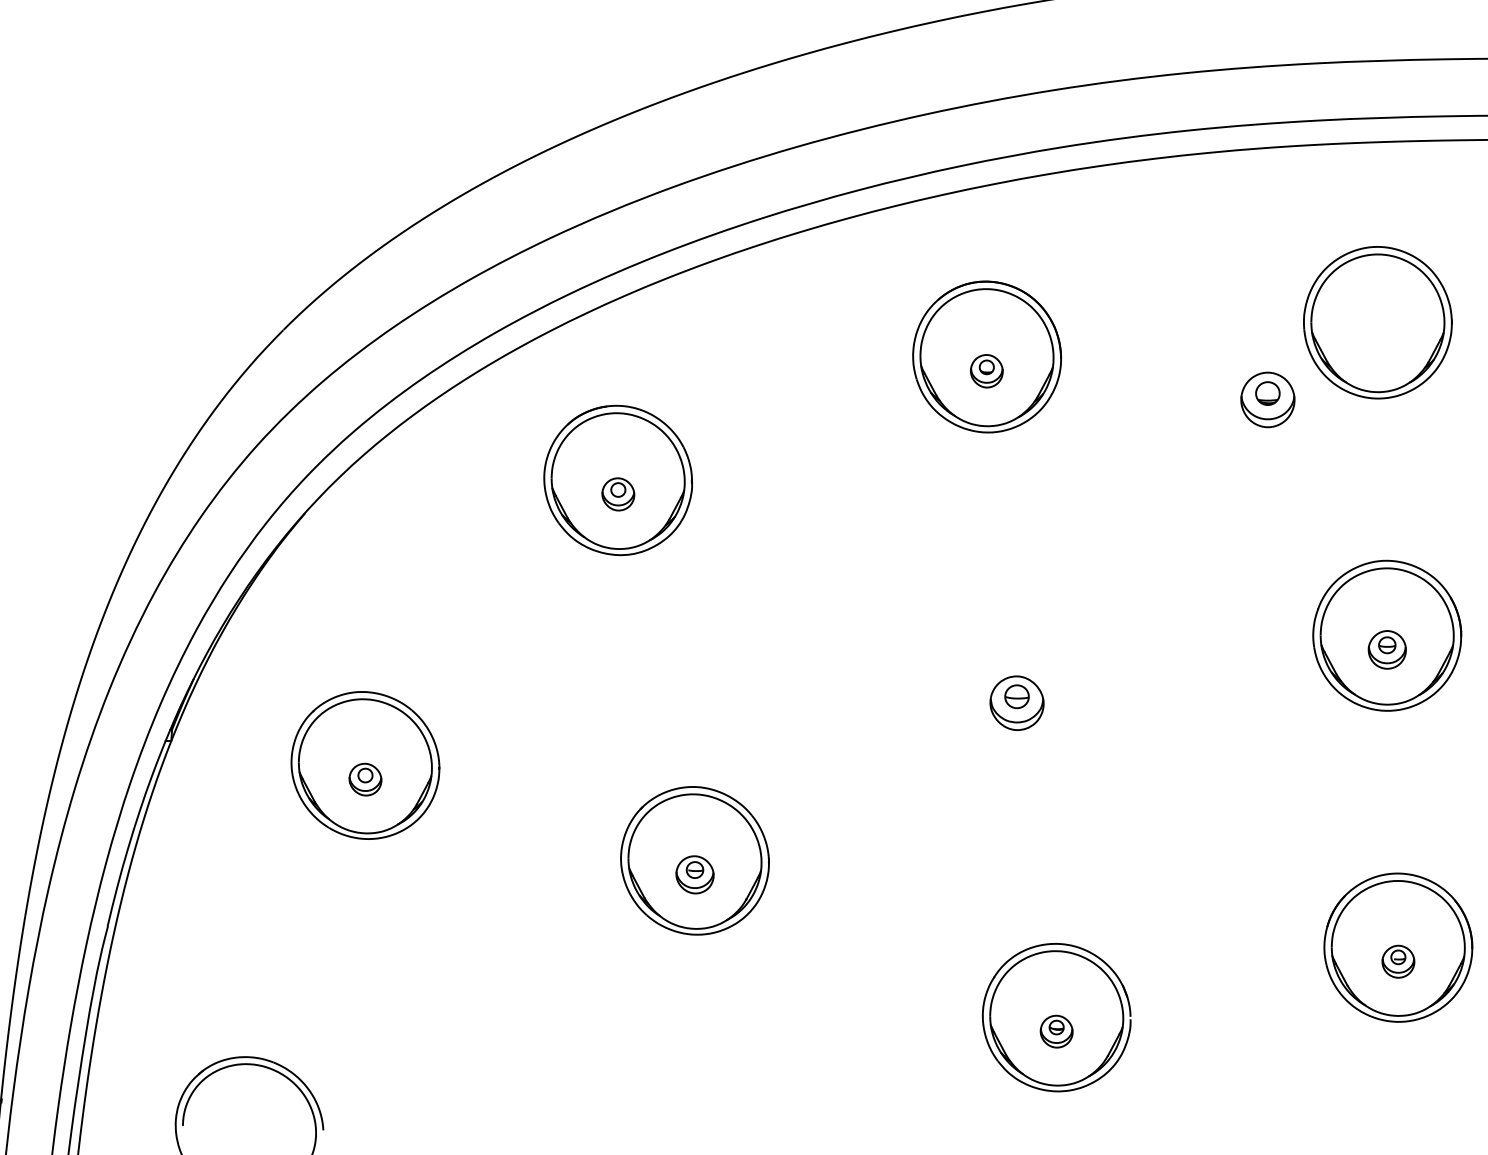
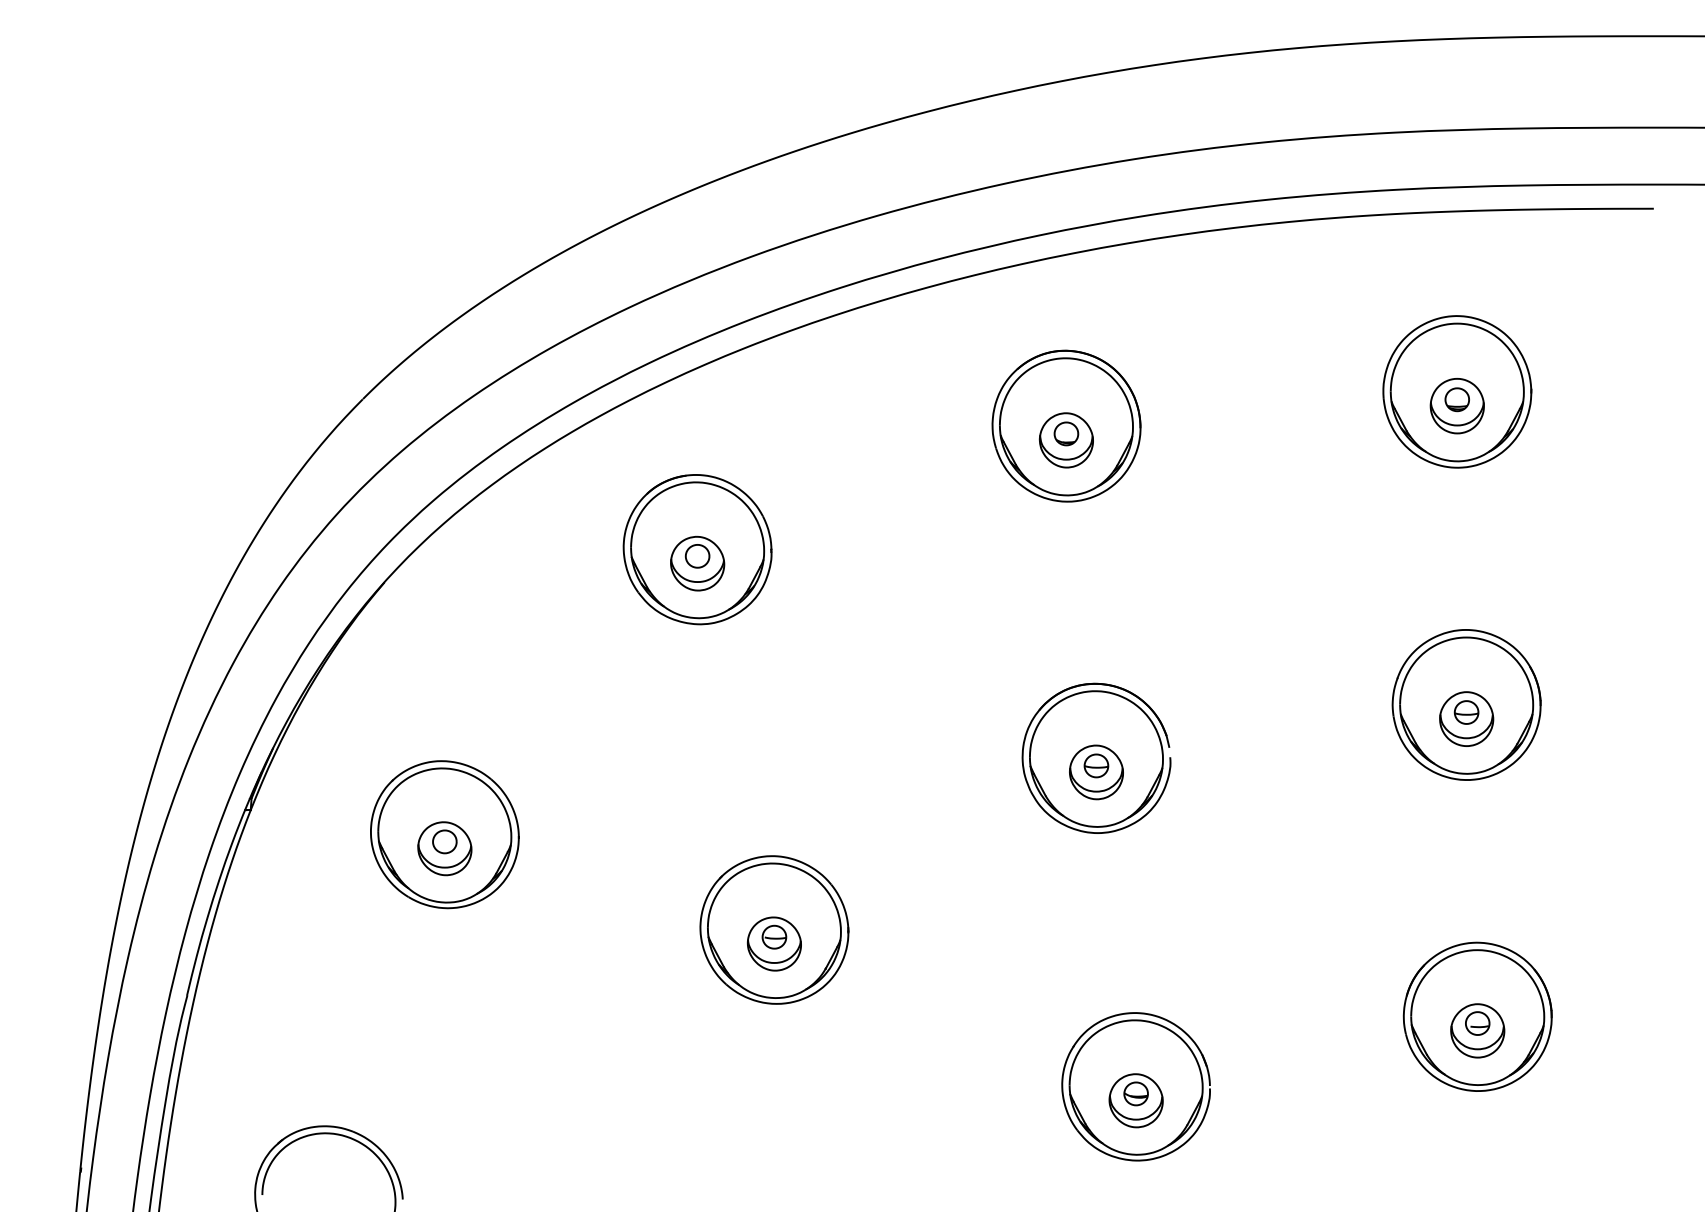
part: (986, 371) -> (1065, 440), size x1.67
part: (1267, 400) -> (1456, 406), moved
part: (618, 494) -> (697, 563), size x1.67
part: (1387, 649) -> (1466, 718), size x1.43
part: (1017, 688) -> (1096, 757), added
part: (365, 779) -> (444, 848), size x1.67
part: (695, 874) -> (774, 943), size x1.43
part: (1398, 961) -> (1477, 1030), size x1.67
part: (1056, 1031) -> (1135, 1100), size x1.67

